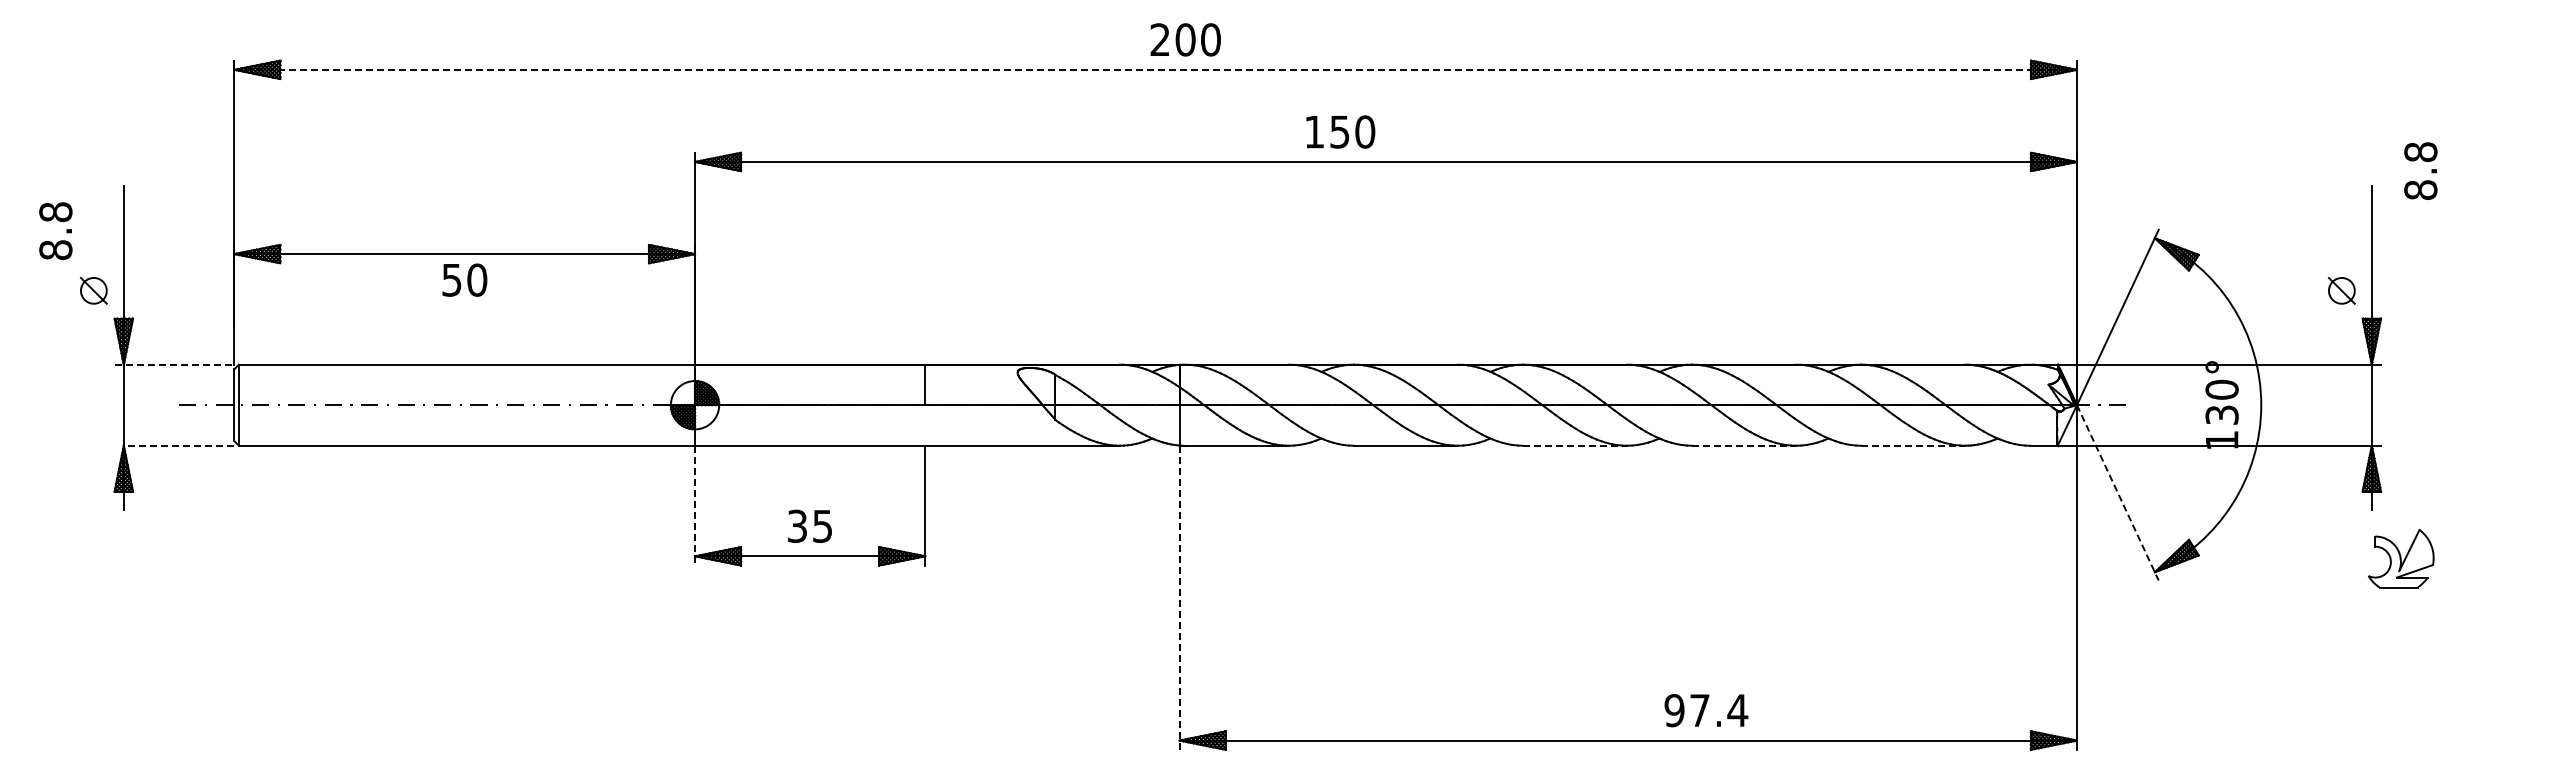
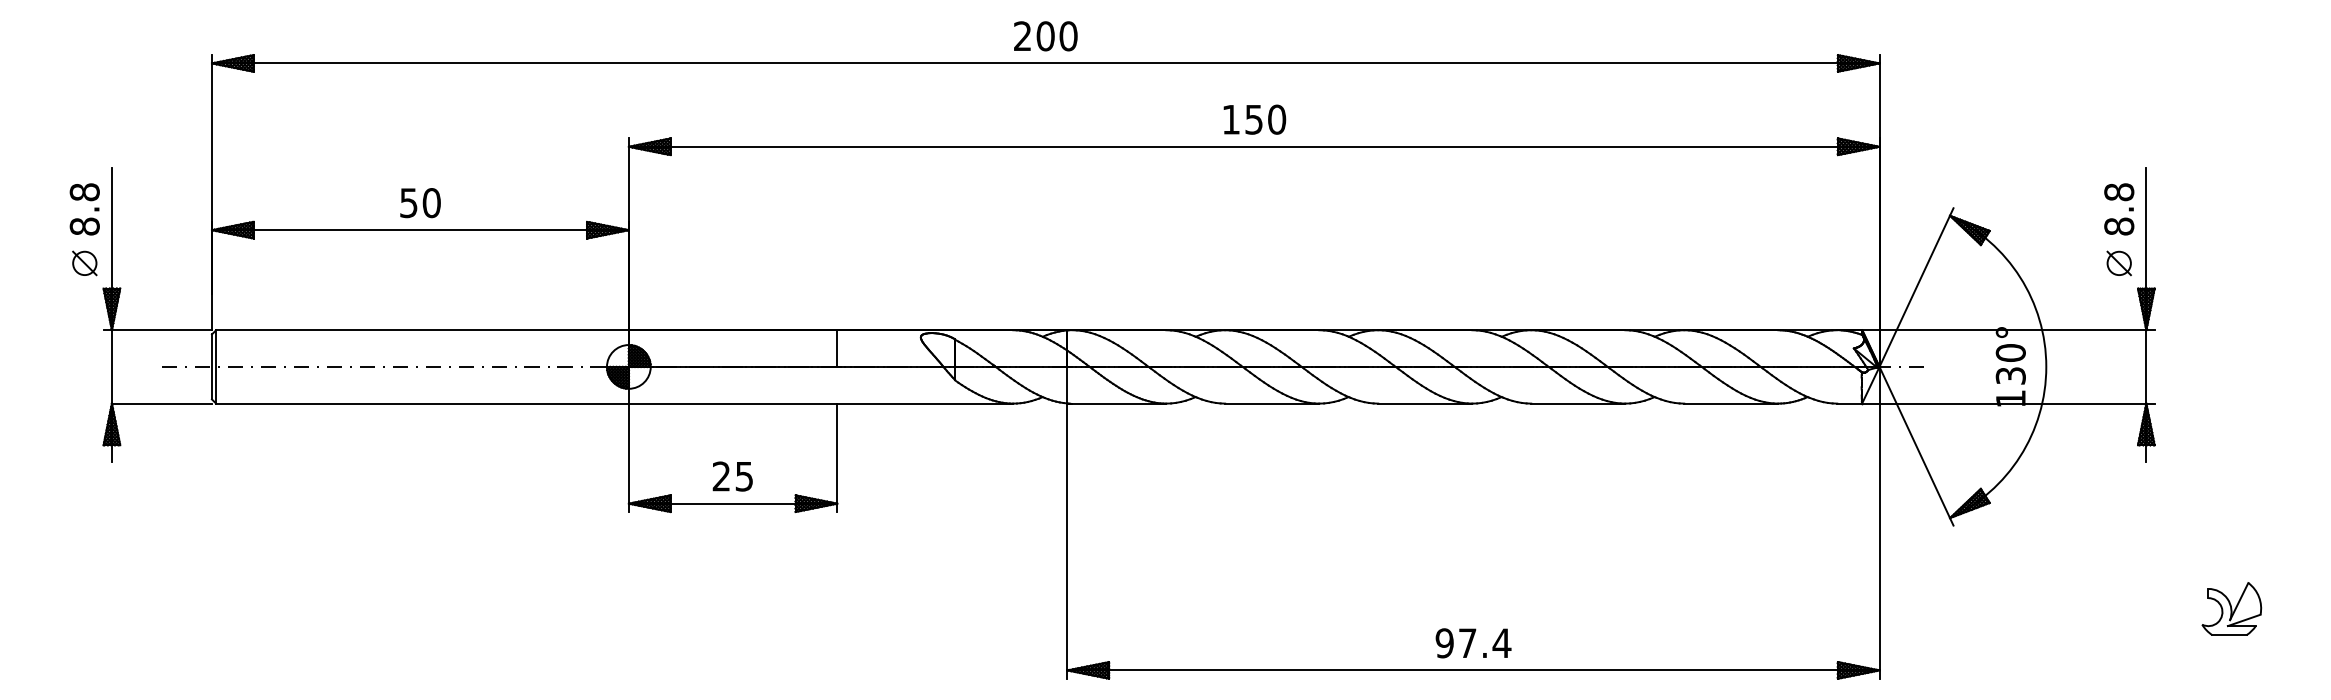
text: (1185, 39) -> (1045, 35), moved
line: (1156, 69) -> (1046, 63), dashed -> solid
text: (1340, 131) -> (1254, 119), moved
text: (2420, 170) -> (2118, 208), moved
text: (55, 230) -> (84, 208), moved
text: (464, 279) -> (420, 202), moved
line: (174, 364) -> (157, 330), dashed -> solid
line: (178, 445) -> (161, 403), dashed -> solid
line: (1575, 445) -> (1425, 403), dashed -> solid
line: (1744, 445) -> (1578, 403), dashed -> solid
line: (1913, 445) -> (1731, 403), dashed -> solid
line: (2117, 492) -> (1916, 445), dashed -> solid
line: (695, 505) -> (629, 457), dashed -> solid
text: (796, 526) -> (720, 476), 35 -> 25
part: (2401, 558) -> (2232, 608), moved
line: (1179, 598) -> (1067, 541), dashed -> solid
text: (1706, 710) -> (1473, 643), moved

